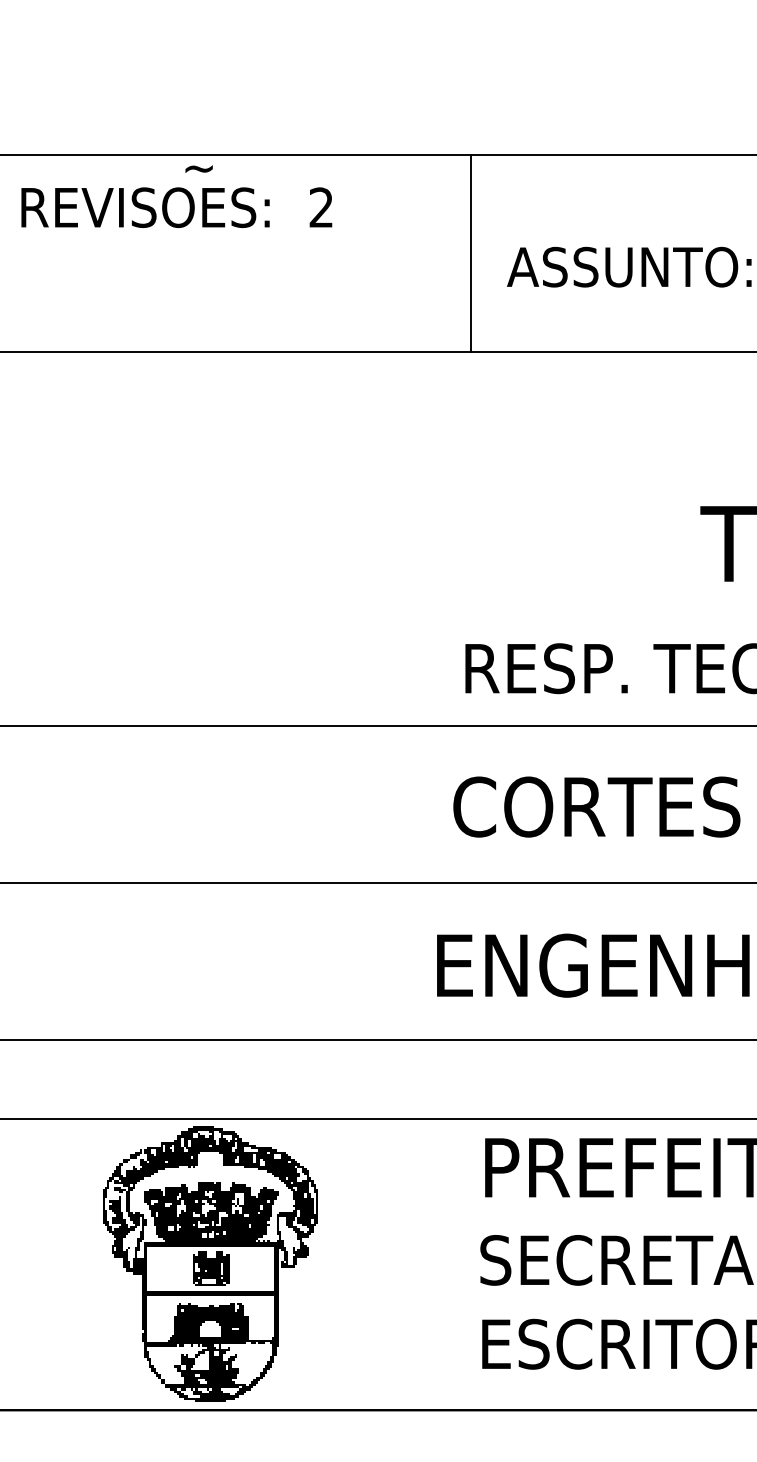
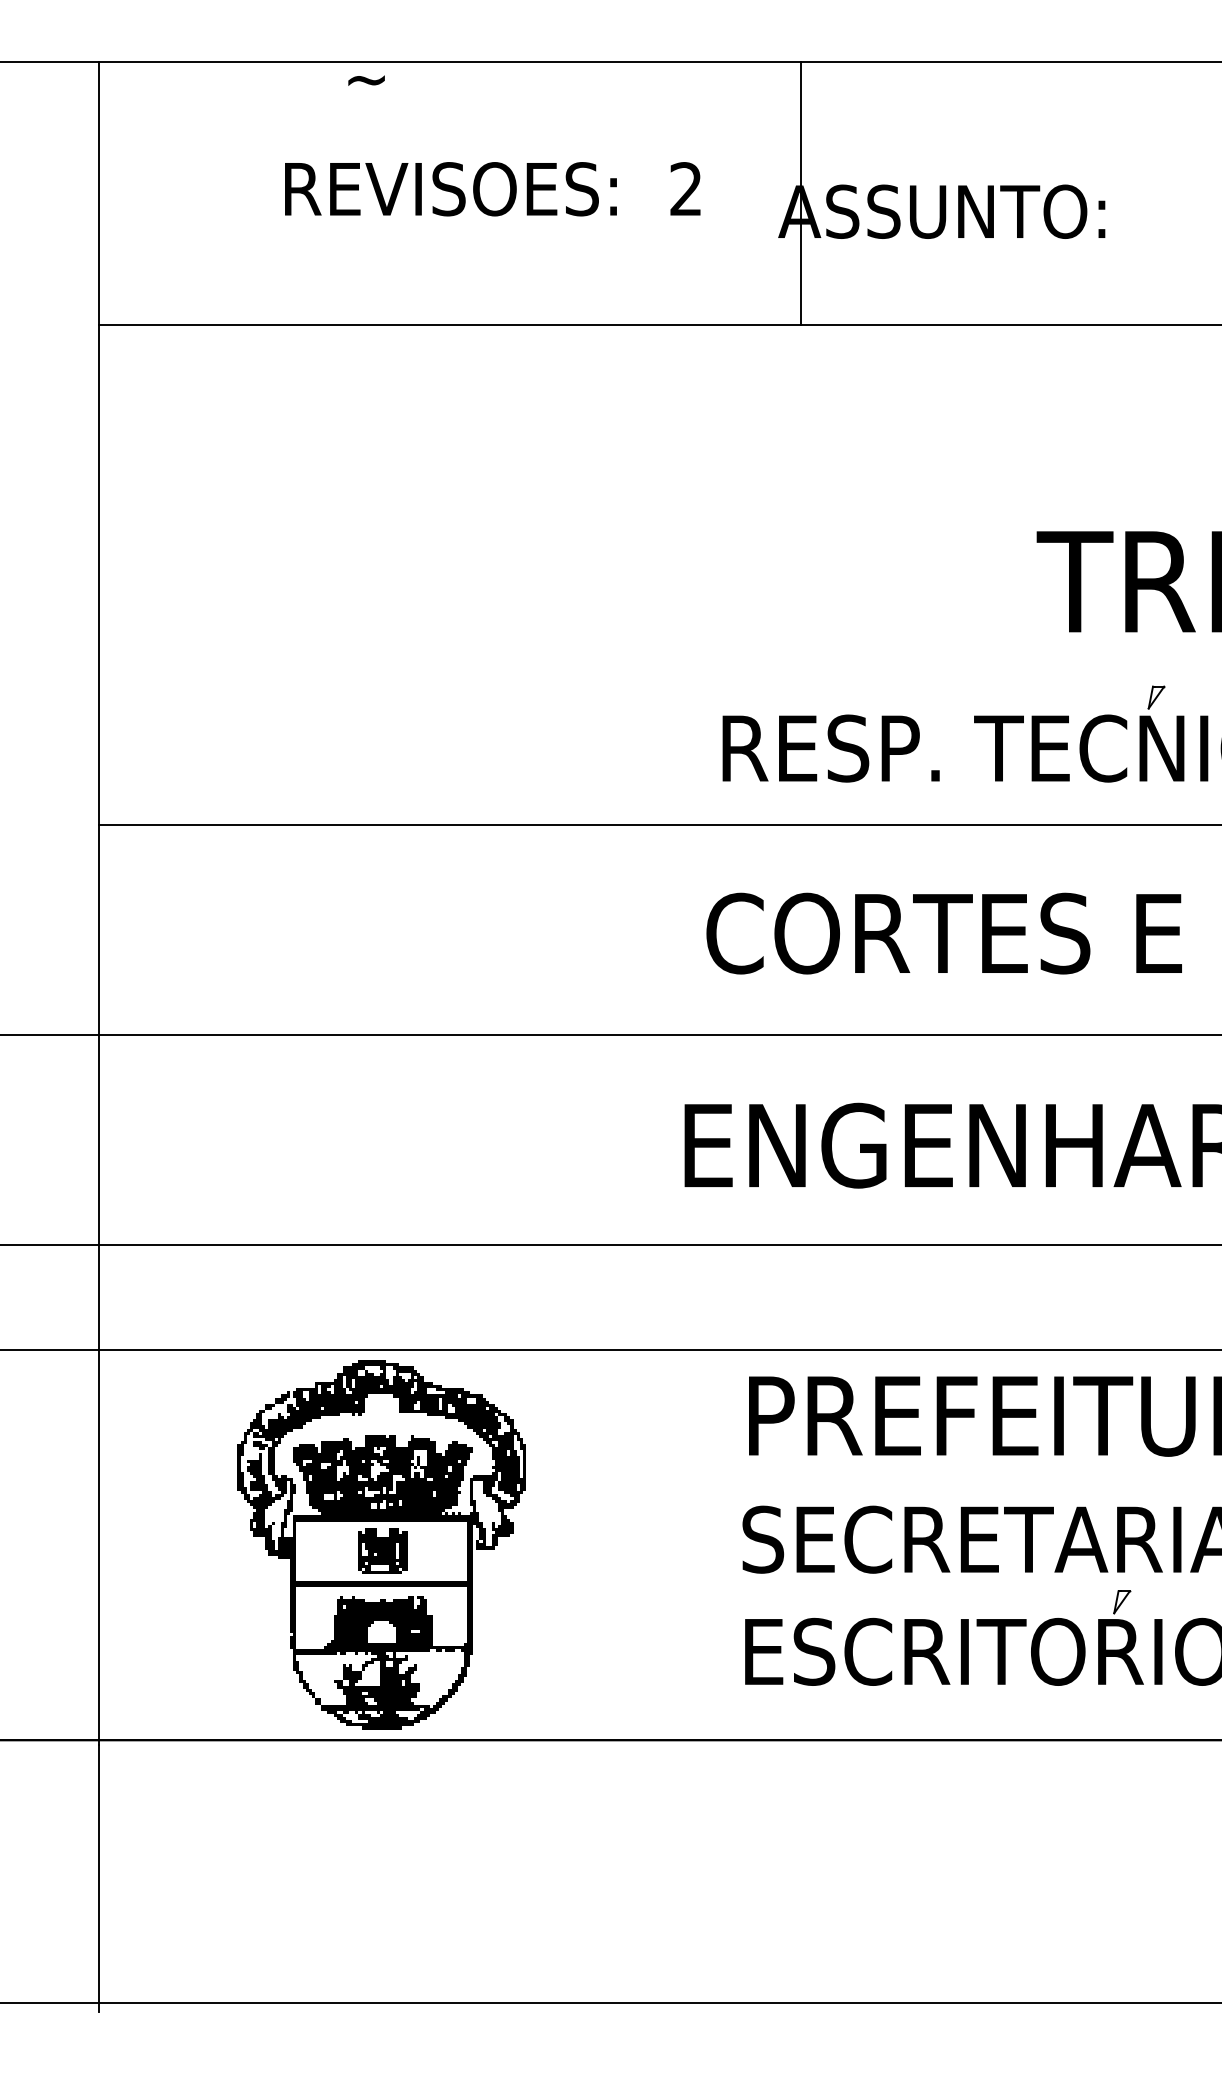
text: (176, 207) -> (492, 189), moved
line: (471, 253) -> (801, 193), moved

